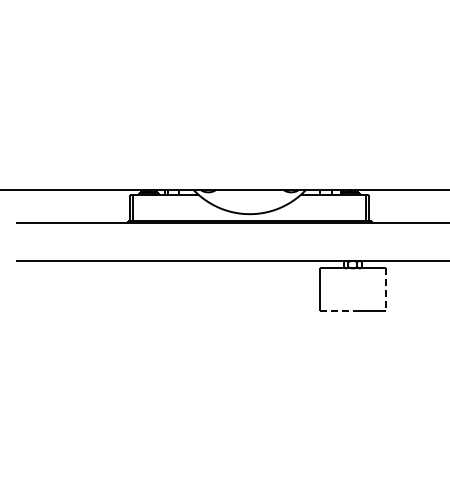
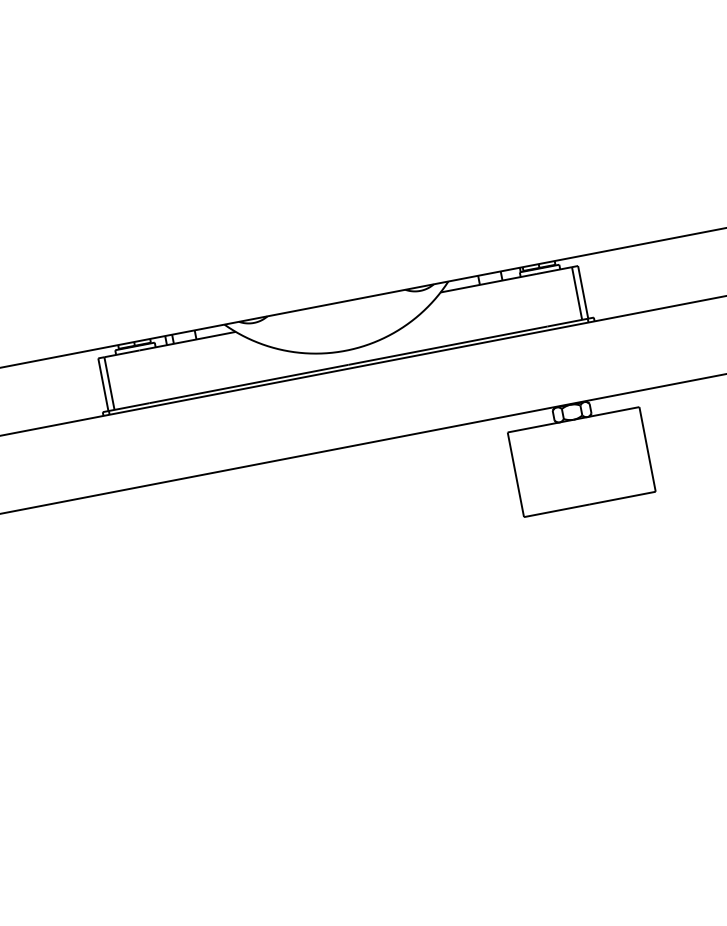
line: (385, 289) -> (647, 449), dashed -> solid
line: (336, 310) -> (556, 510), dashed -> solid

